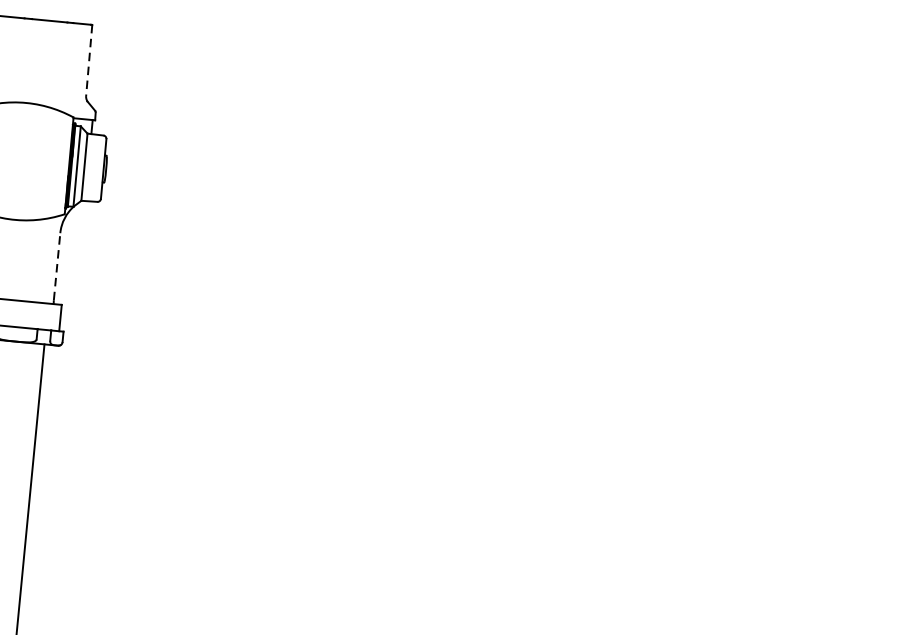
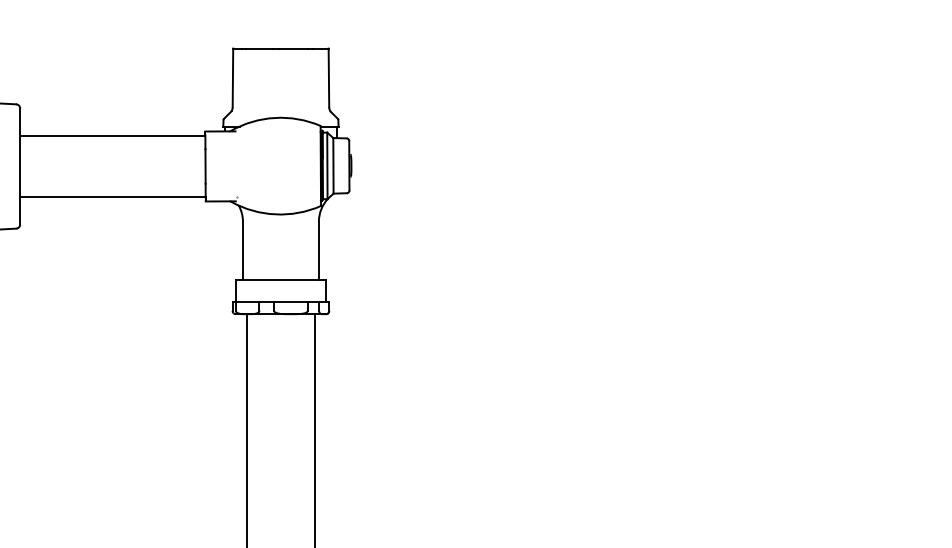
line: (88, 61) -> (328, 78), dashed -> solid
line: (56, 266) -> (318, 249), dashed -> solid

